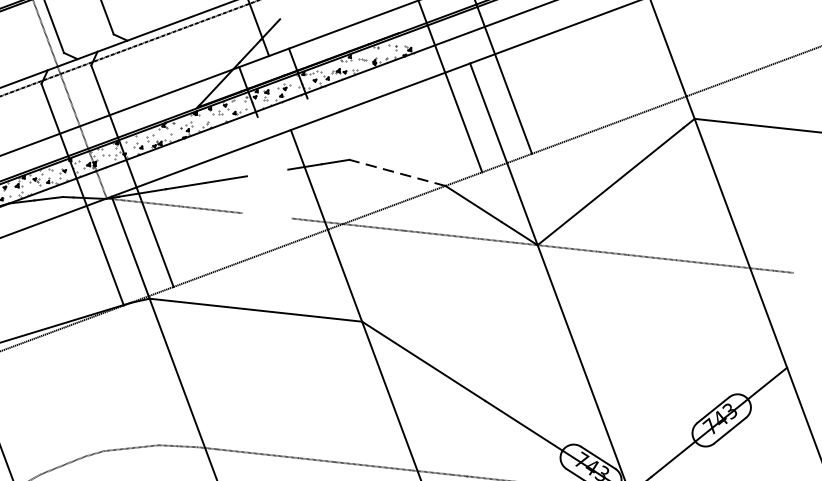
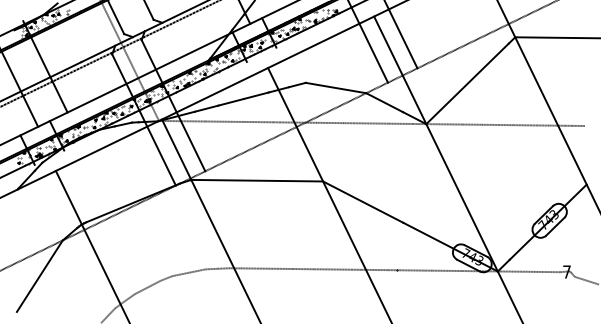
line: (266, 172) -> (255, 95), added
line: (398, 173) -> (336, 88), dashed -> solid
line: (267, 214) -> (258, 121), added

